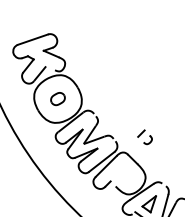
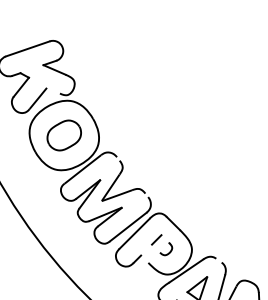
part: (57, 98) -> (63, 134), size x1.67
part: (144, 137) -> (161, 245), moved

